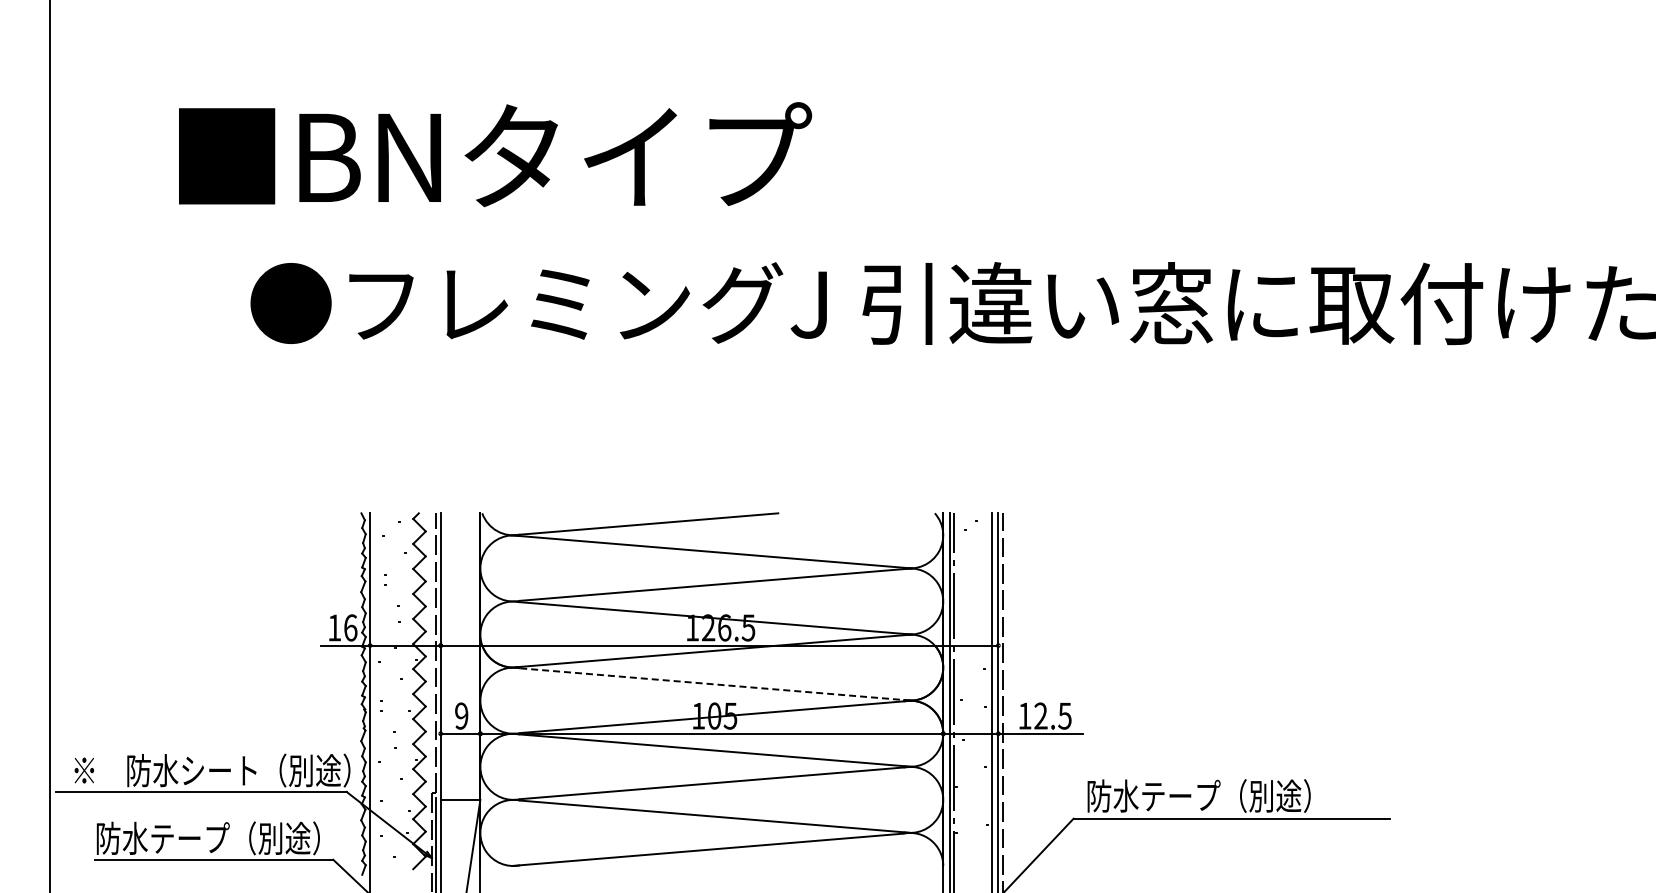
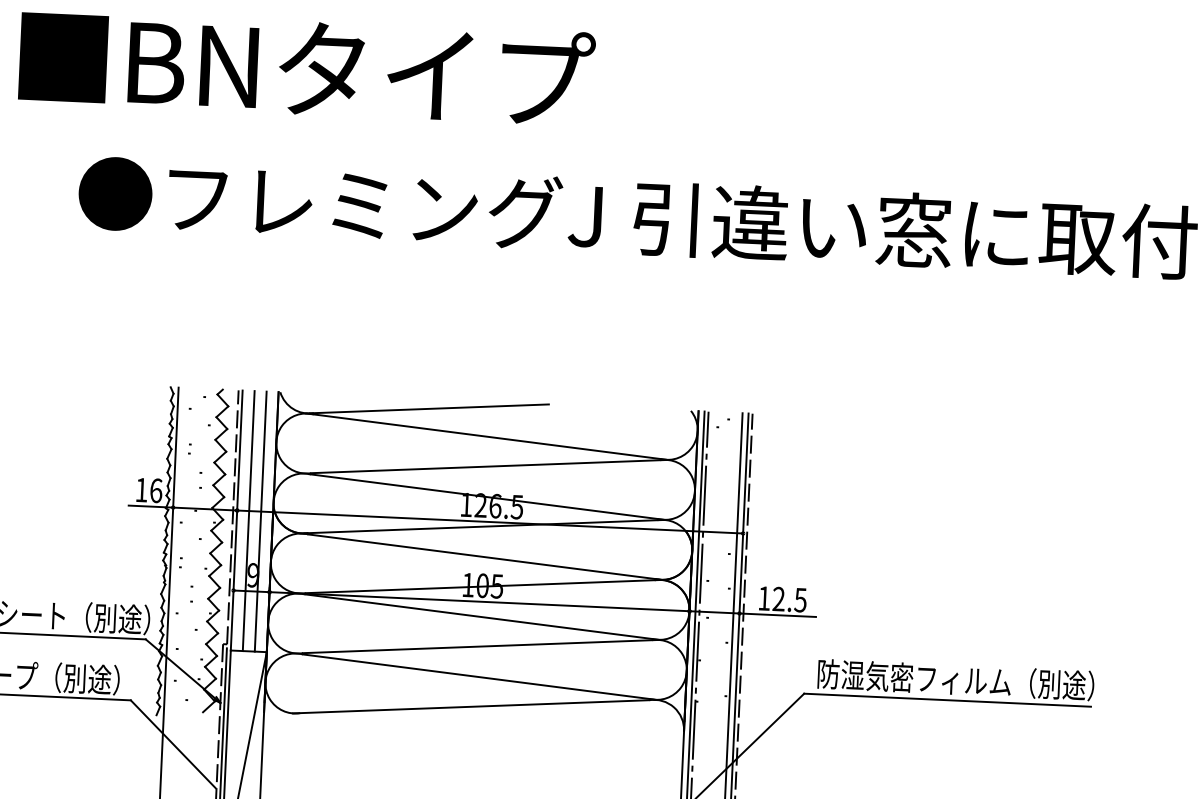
line: (453, 656) -> (248, 520), added
line: (467, 656) -> (261, 521), added
line: (716, 684) -> (485, 557), dashed -> solid
text: (1252, 795) -> (967, 679), 防水テープ（別途） -> 防湿気密フィルム（別途）

